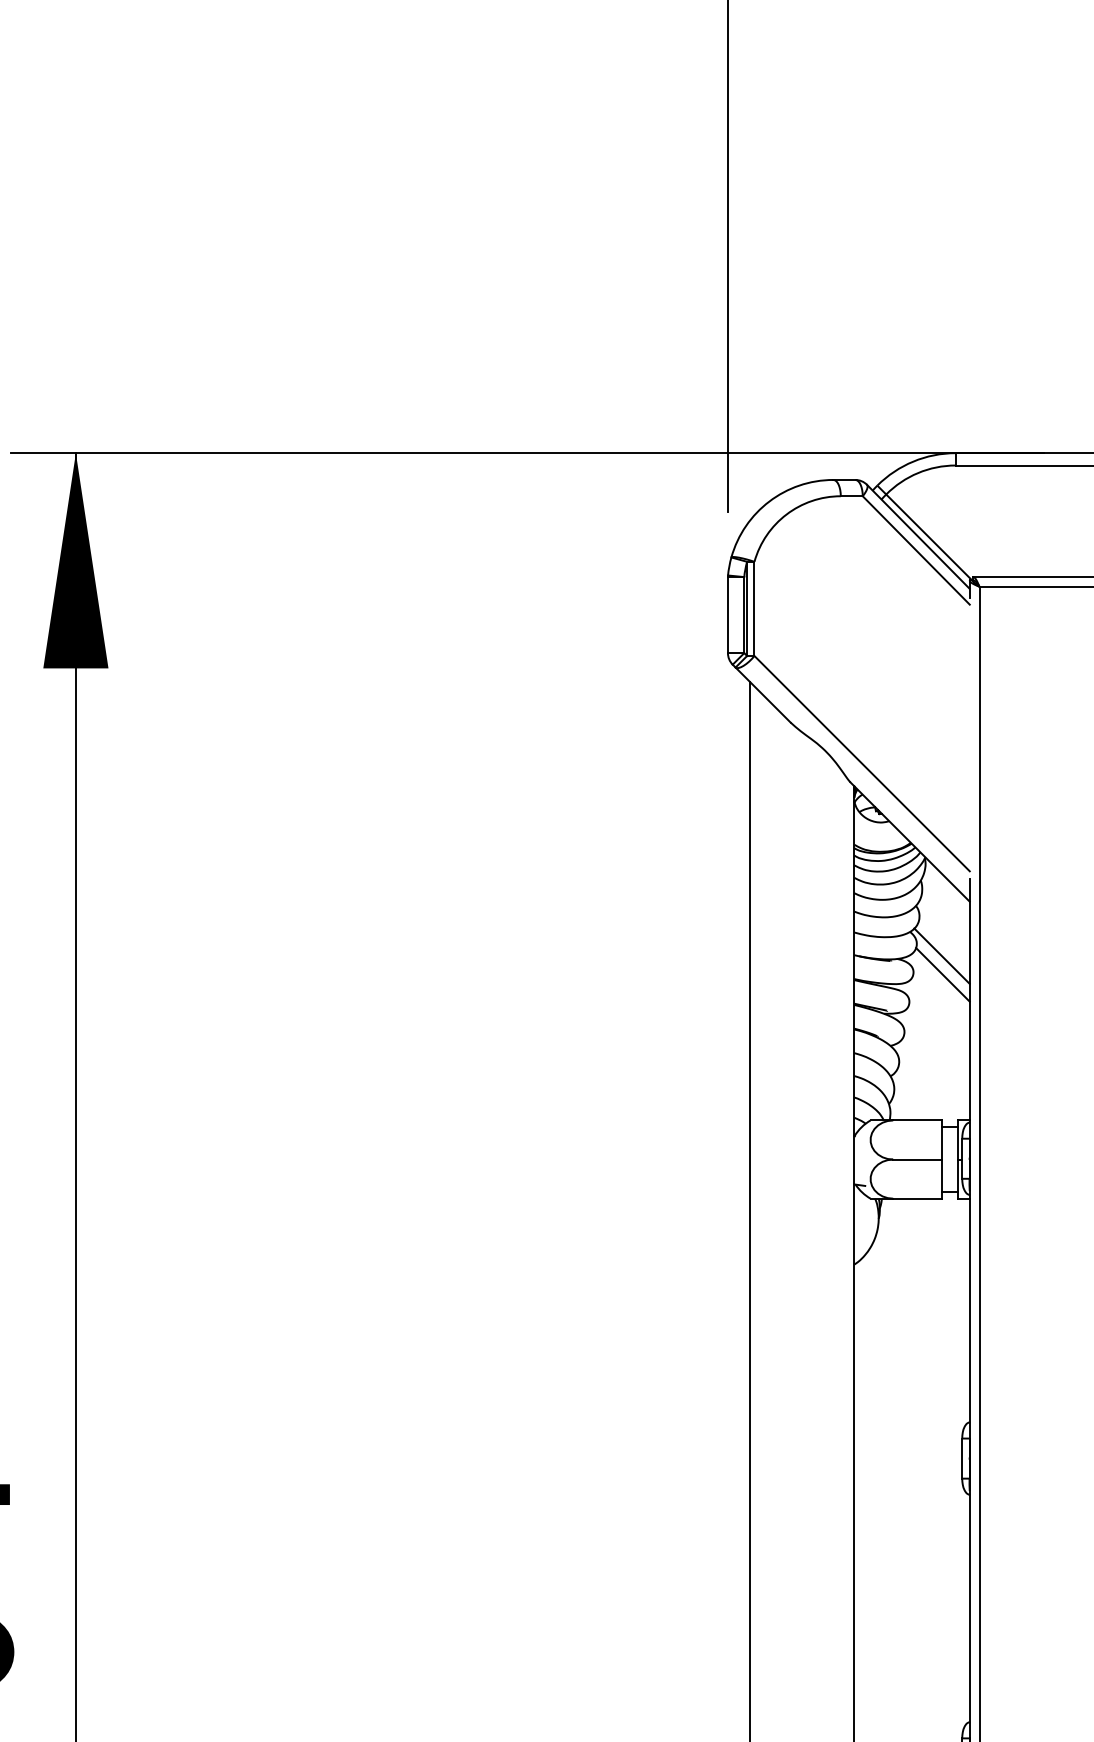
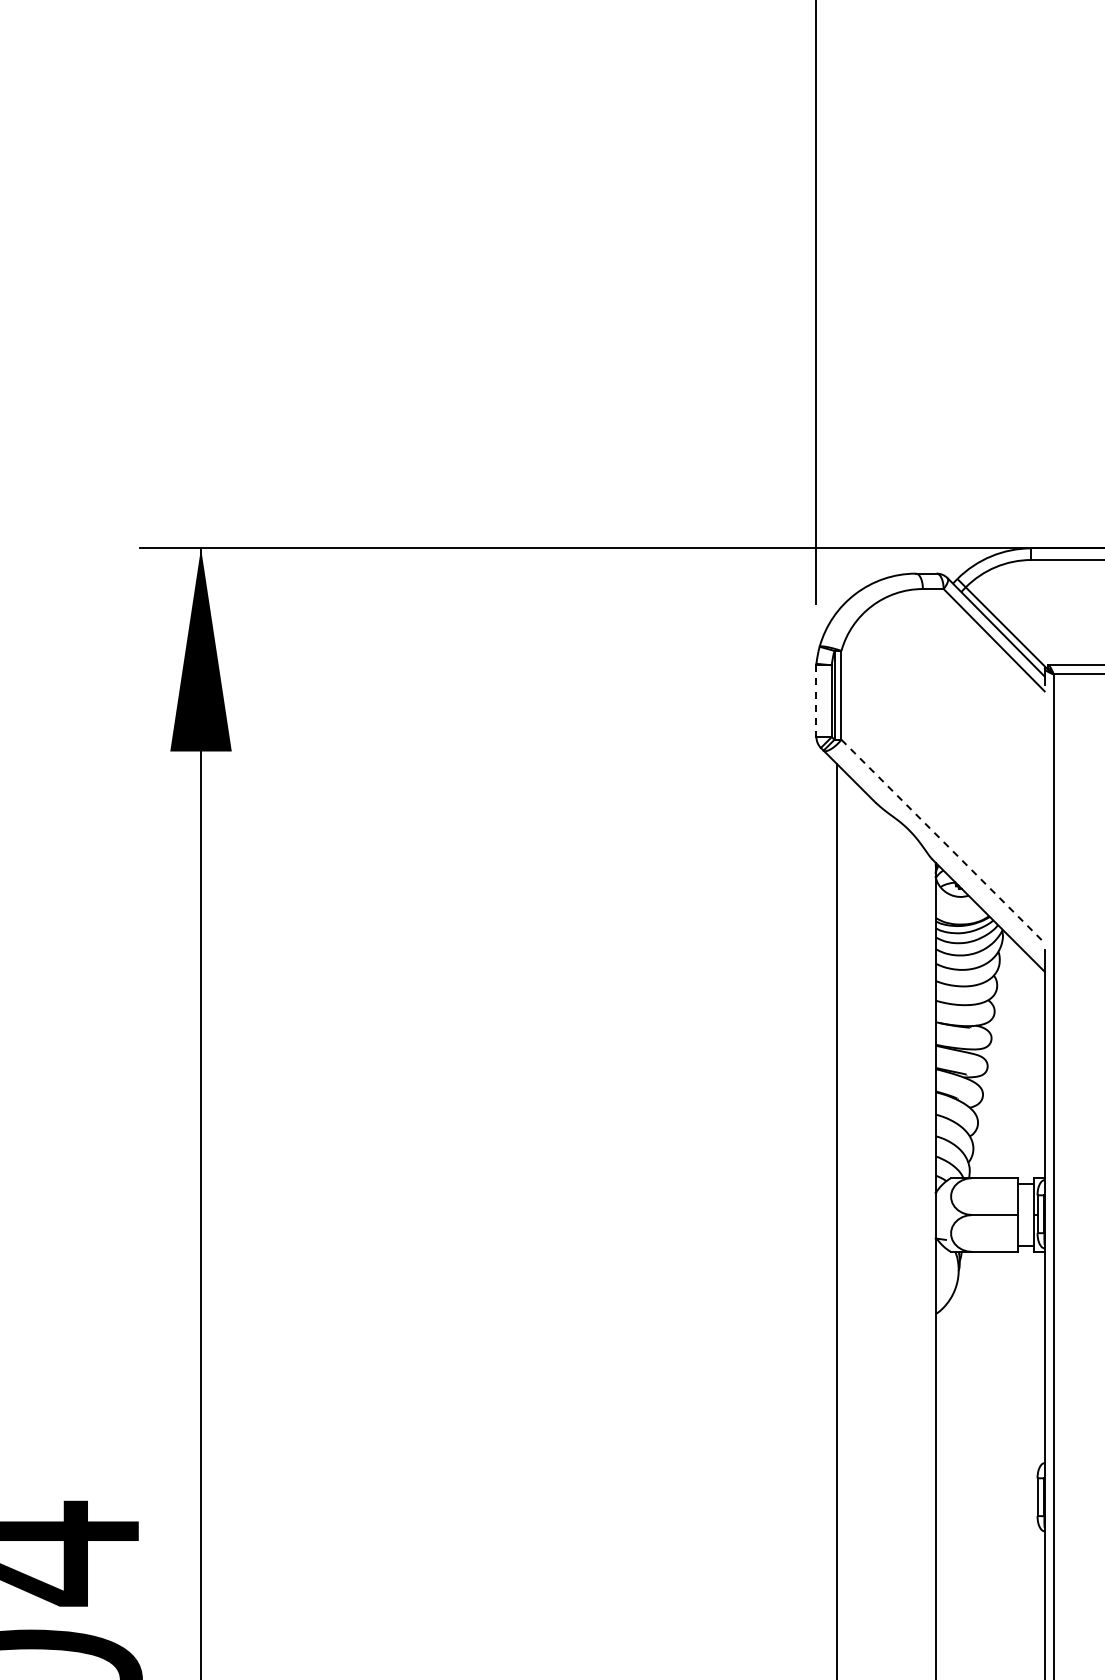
line: (728, 615) -> (816, 701), solid -> dashed
line: (862, 763) -> (943, 841), solid -> dashed
line: (942, 955) -> (1018, 1022), removed
line: (942, 974) -> (1018, 1040), removed

